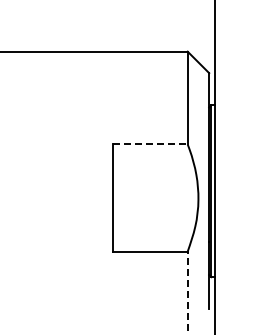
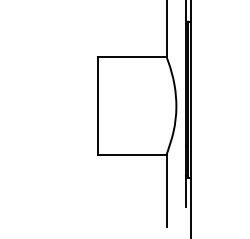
line: (150, 144) -> (132, 57), dashed -> solid
line: (187, 291) -> (166, 190), dashed -> solid

